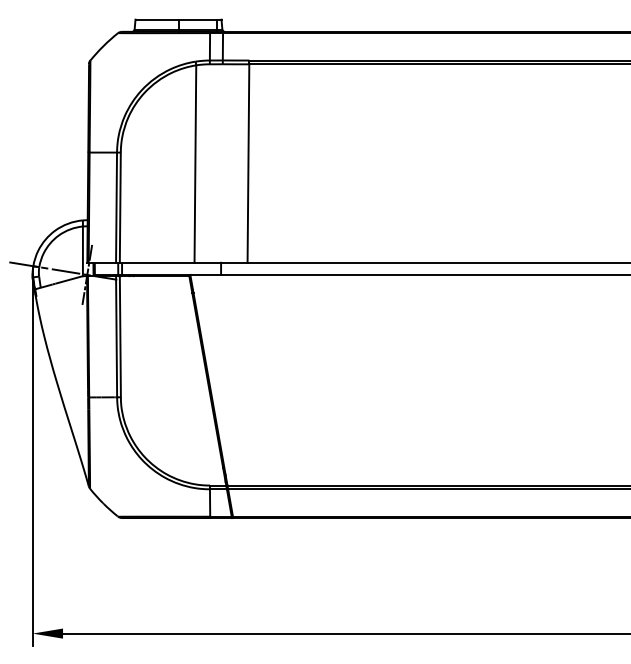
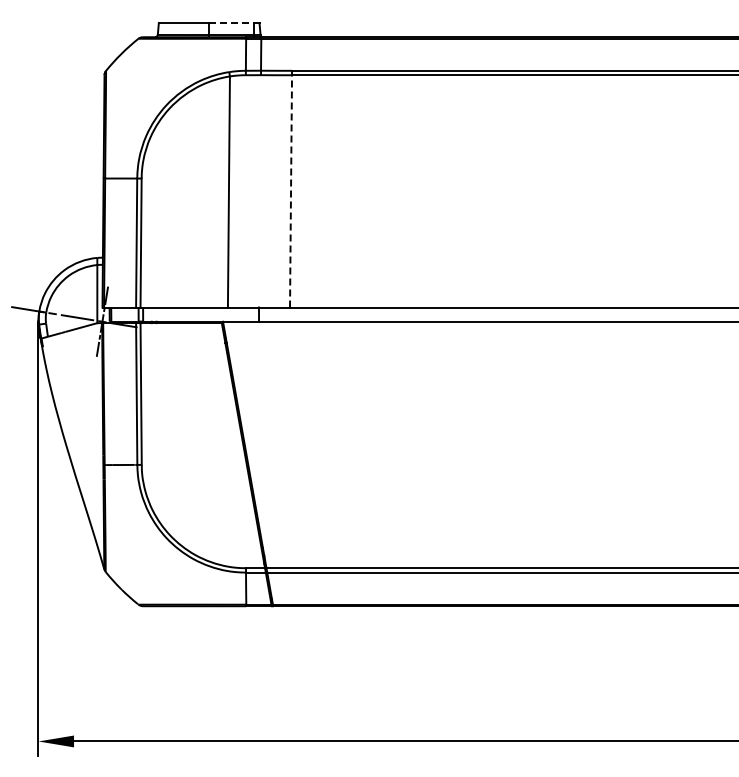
line: (197, 20) -> (231, 23), solid -> dashed
line: (248, 162) -> (291, 190), solid -> dashed

